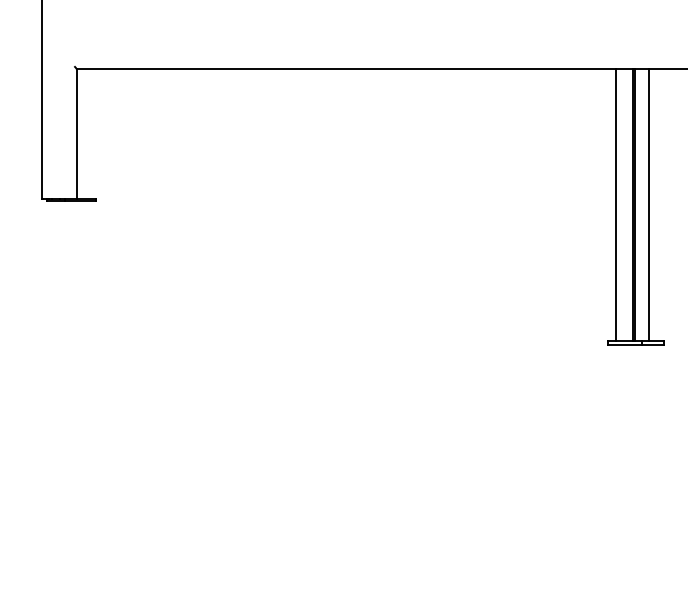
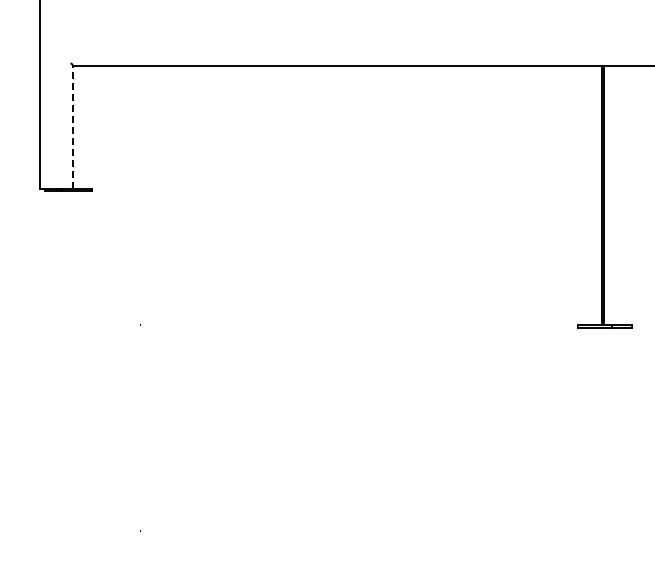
line: (76, 133) -> (72, 127), solid -> dashed
line: (616, 204) -> (586, 194), removed
line: (649, 204) -> (618, 194), removed

